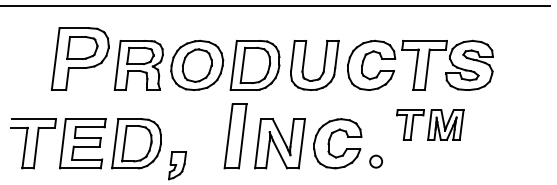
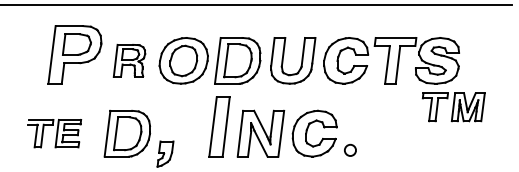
part: (138, 65) -> (129, 60), size x0.7
part: (429, 125) -> (453, 107), moved
part: (58, 143) -> (54, 133), size x0.6

